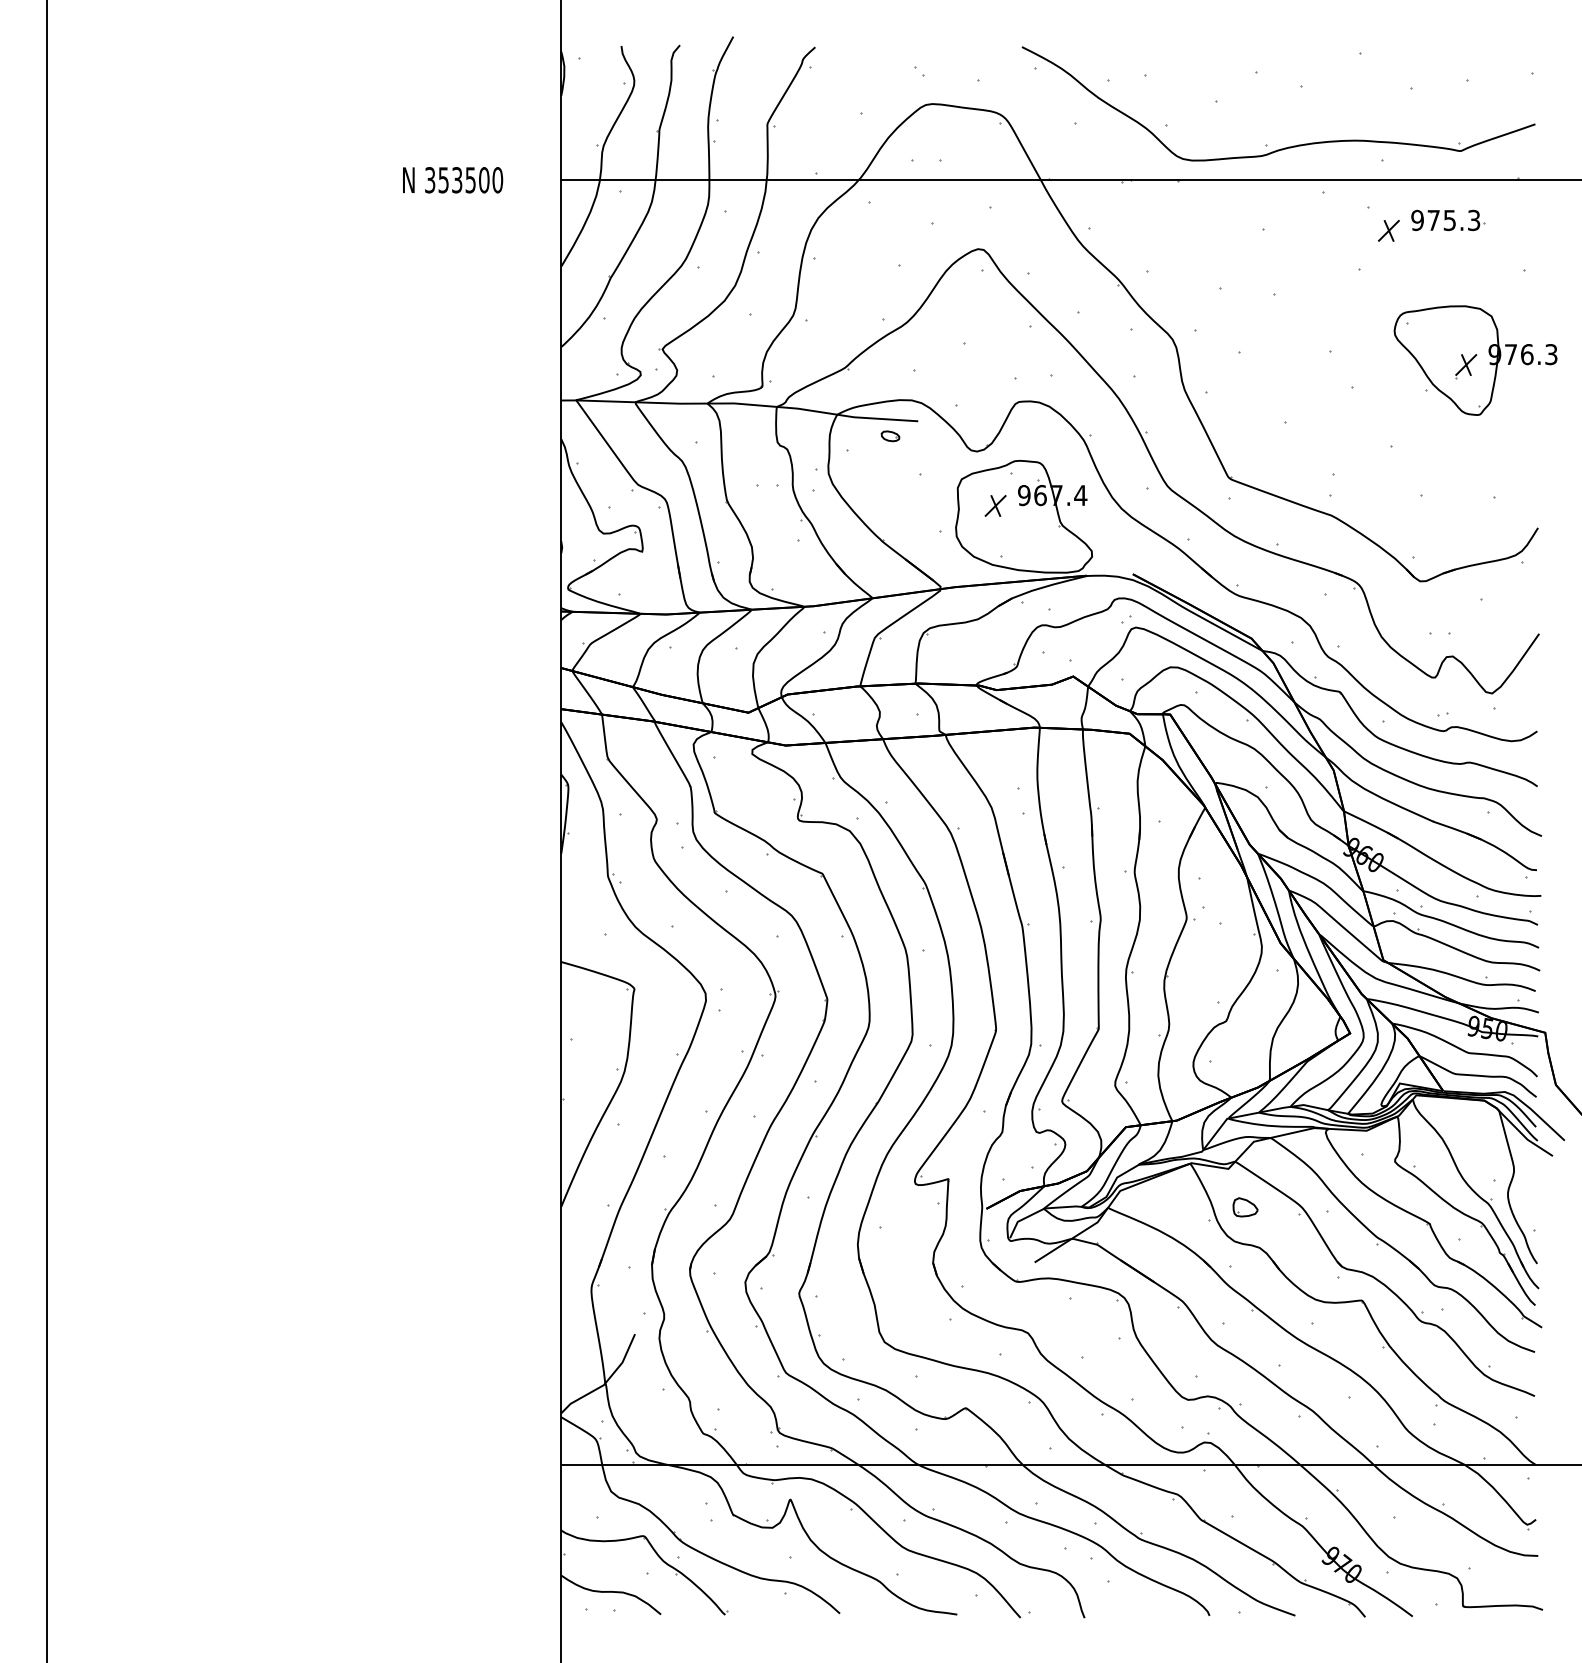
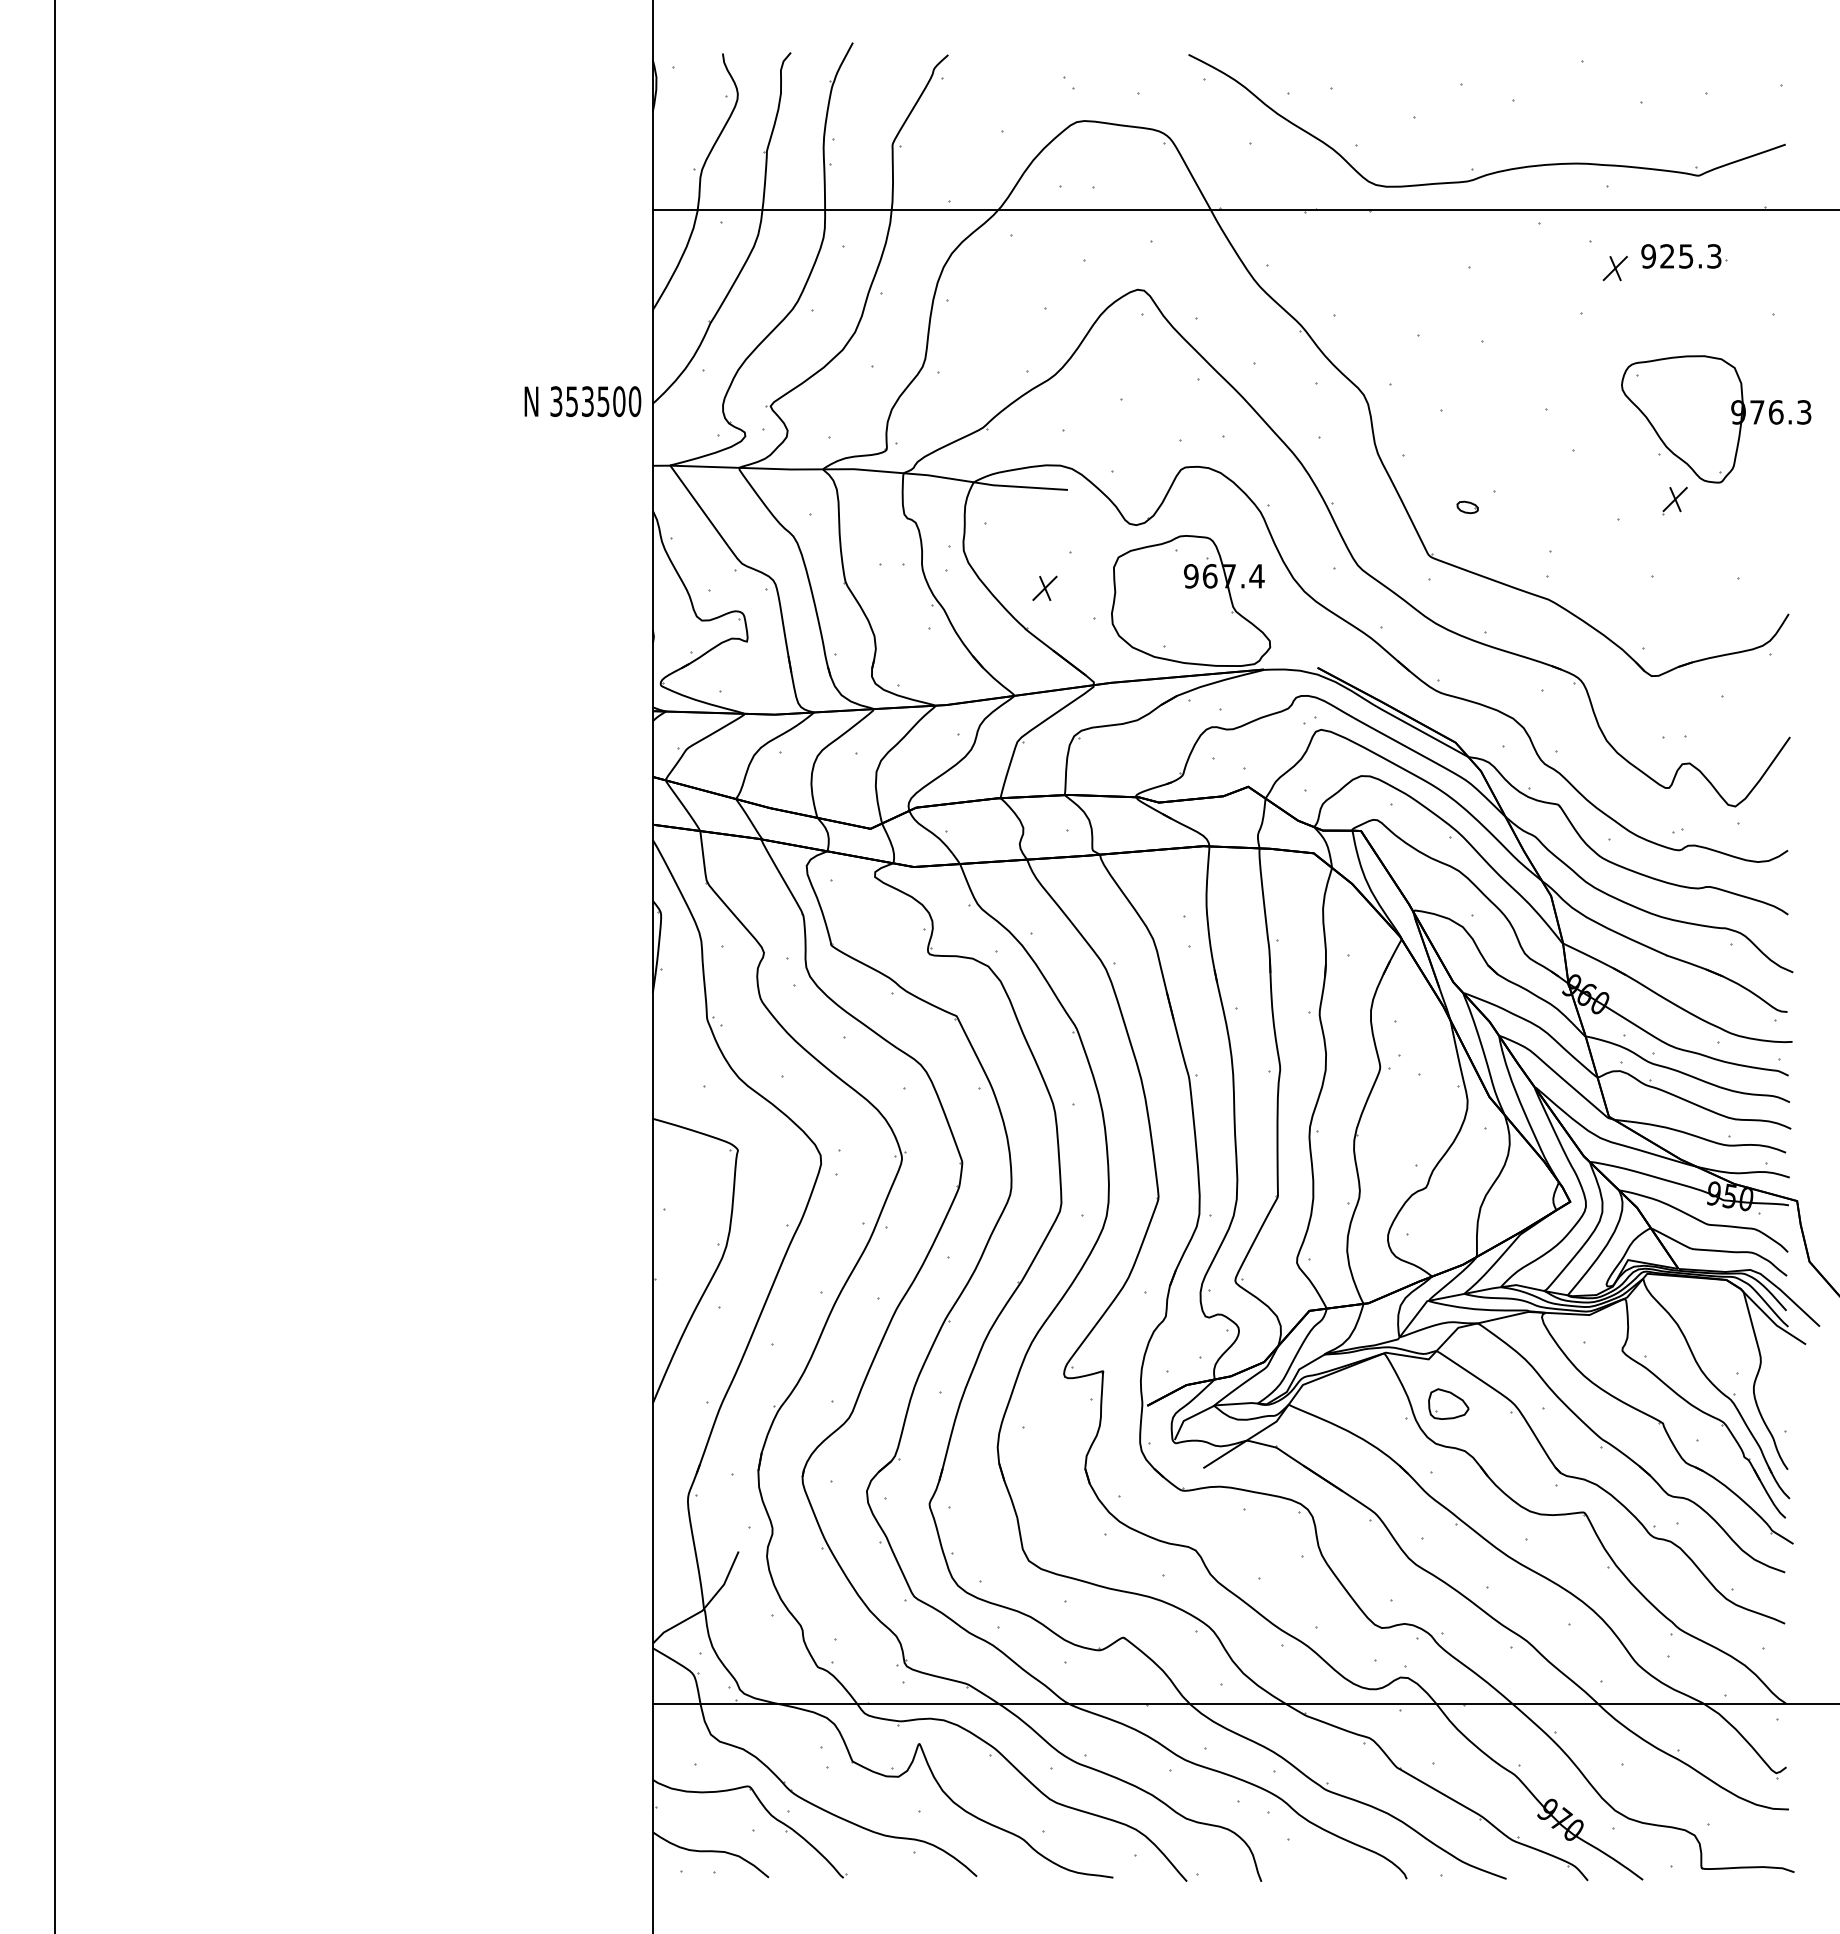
text: (452, 180) -> (582, 401), moved
text: (1433, 220) -> (1667, 256), 975.3 -> 925.3
part: (1465, 365) -> (1674, 500), moved
part: (890, 436) -> (1467, 507), moved
part: (995, 505) -> (1044, 587), moved
part: (1245, 1206) -> (1448, 1403), size x1.4

